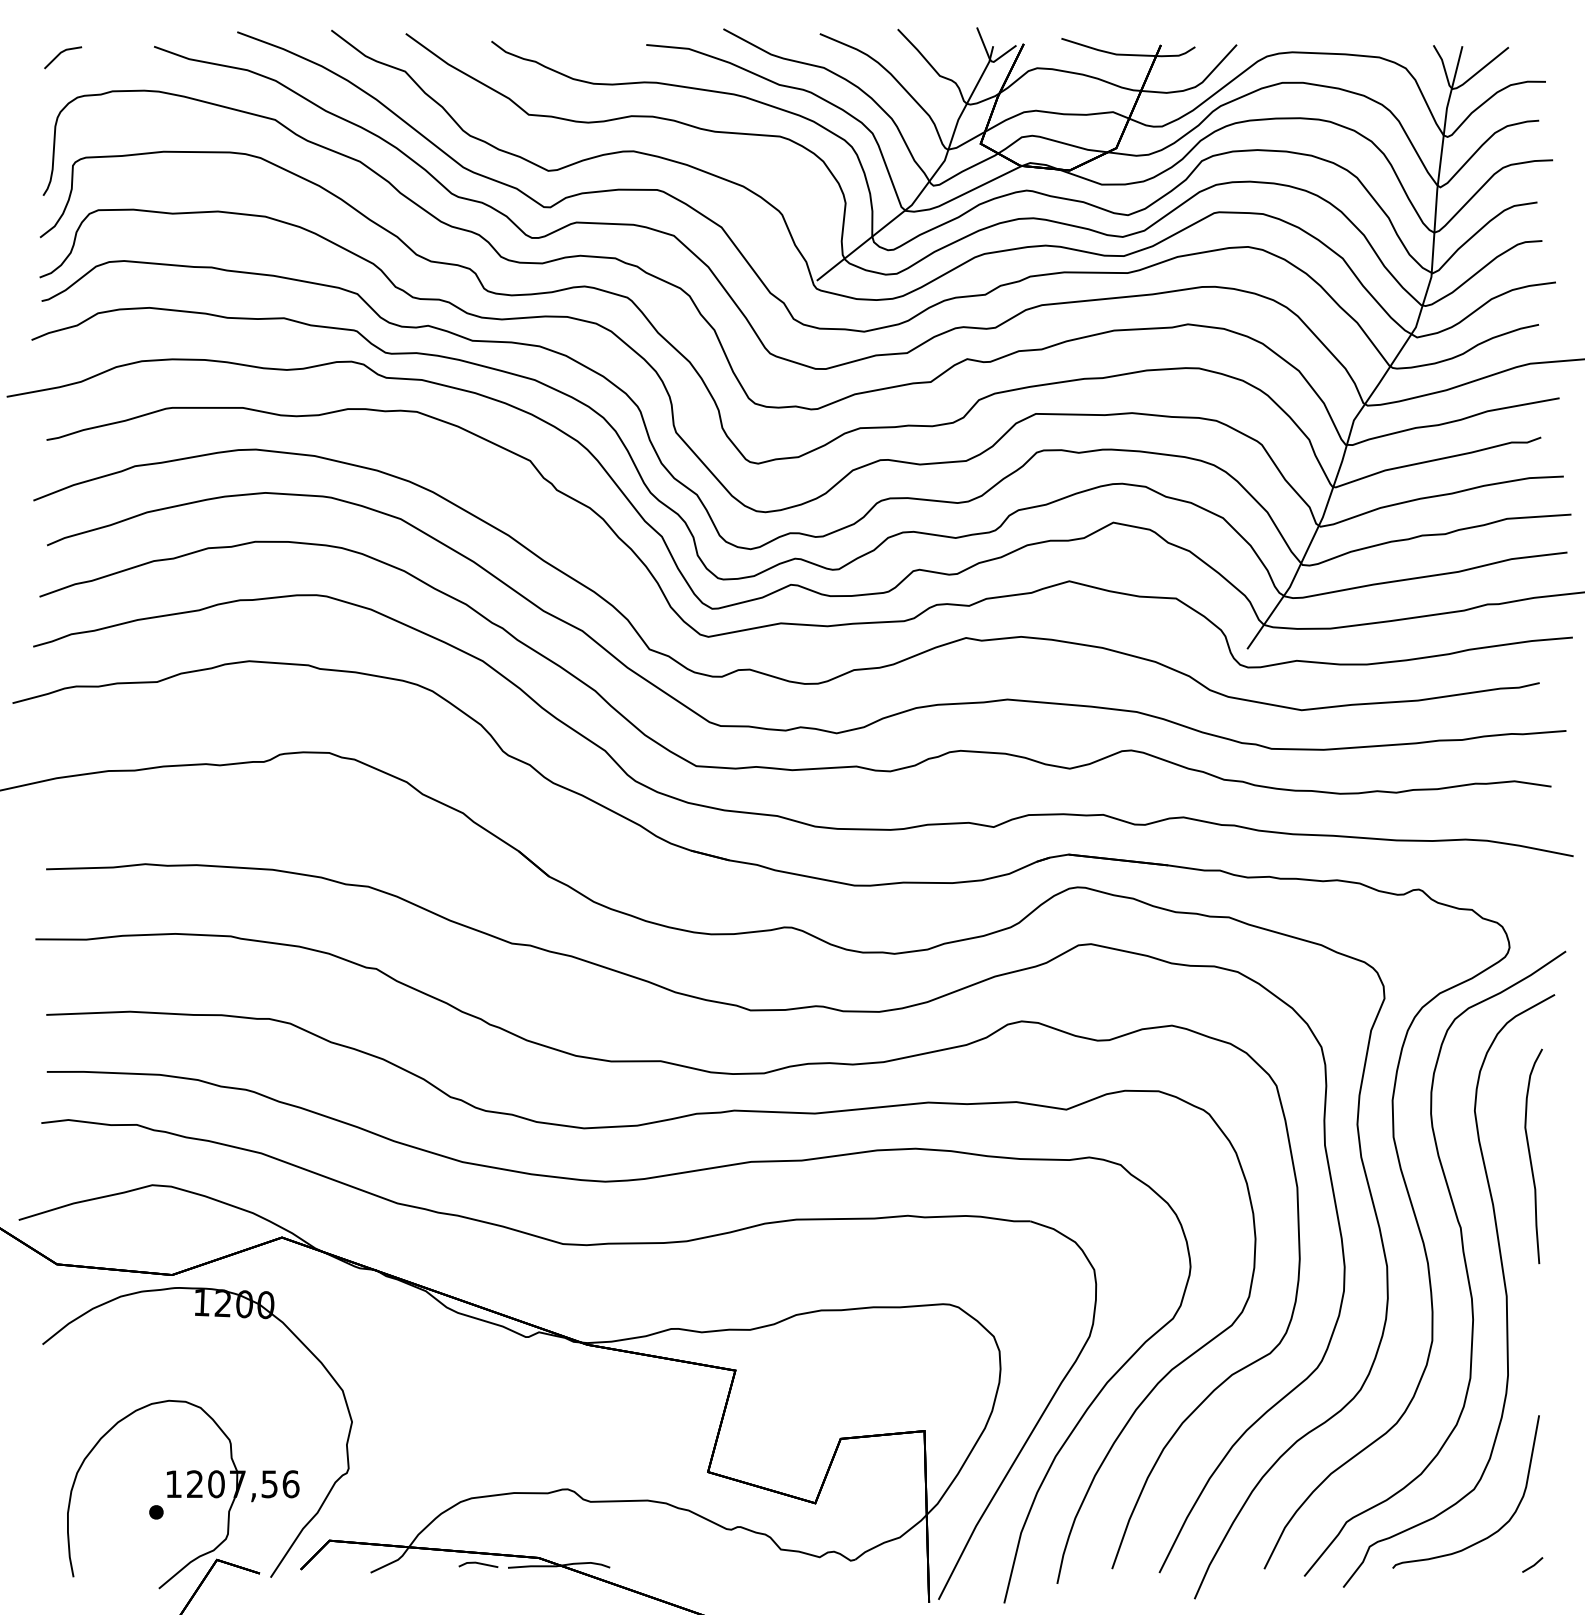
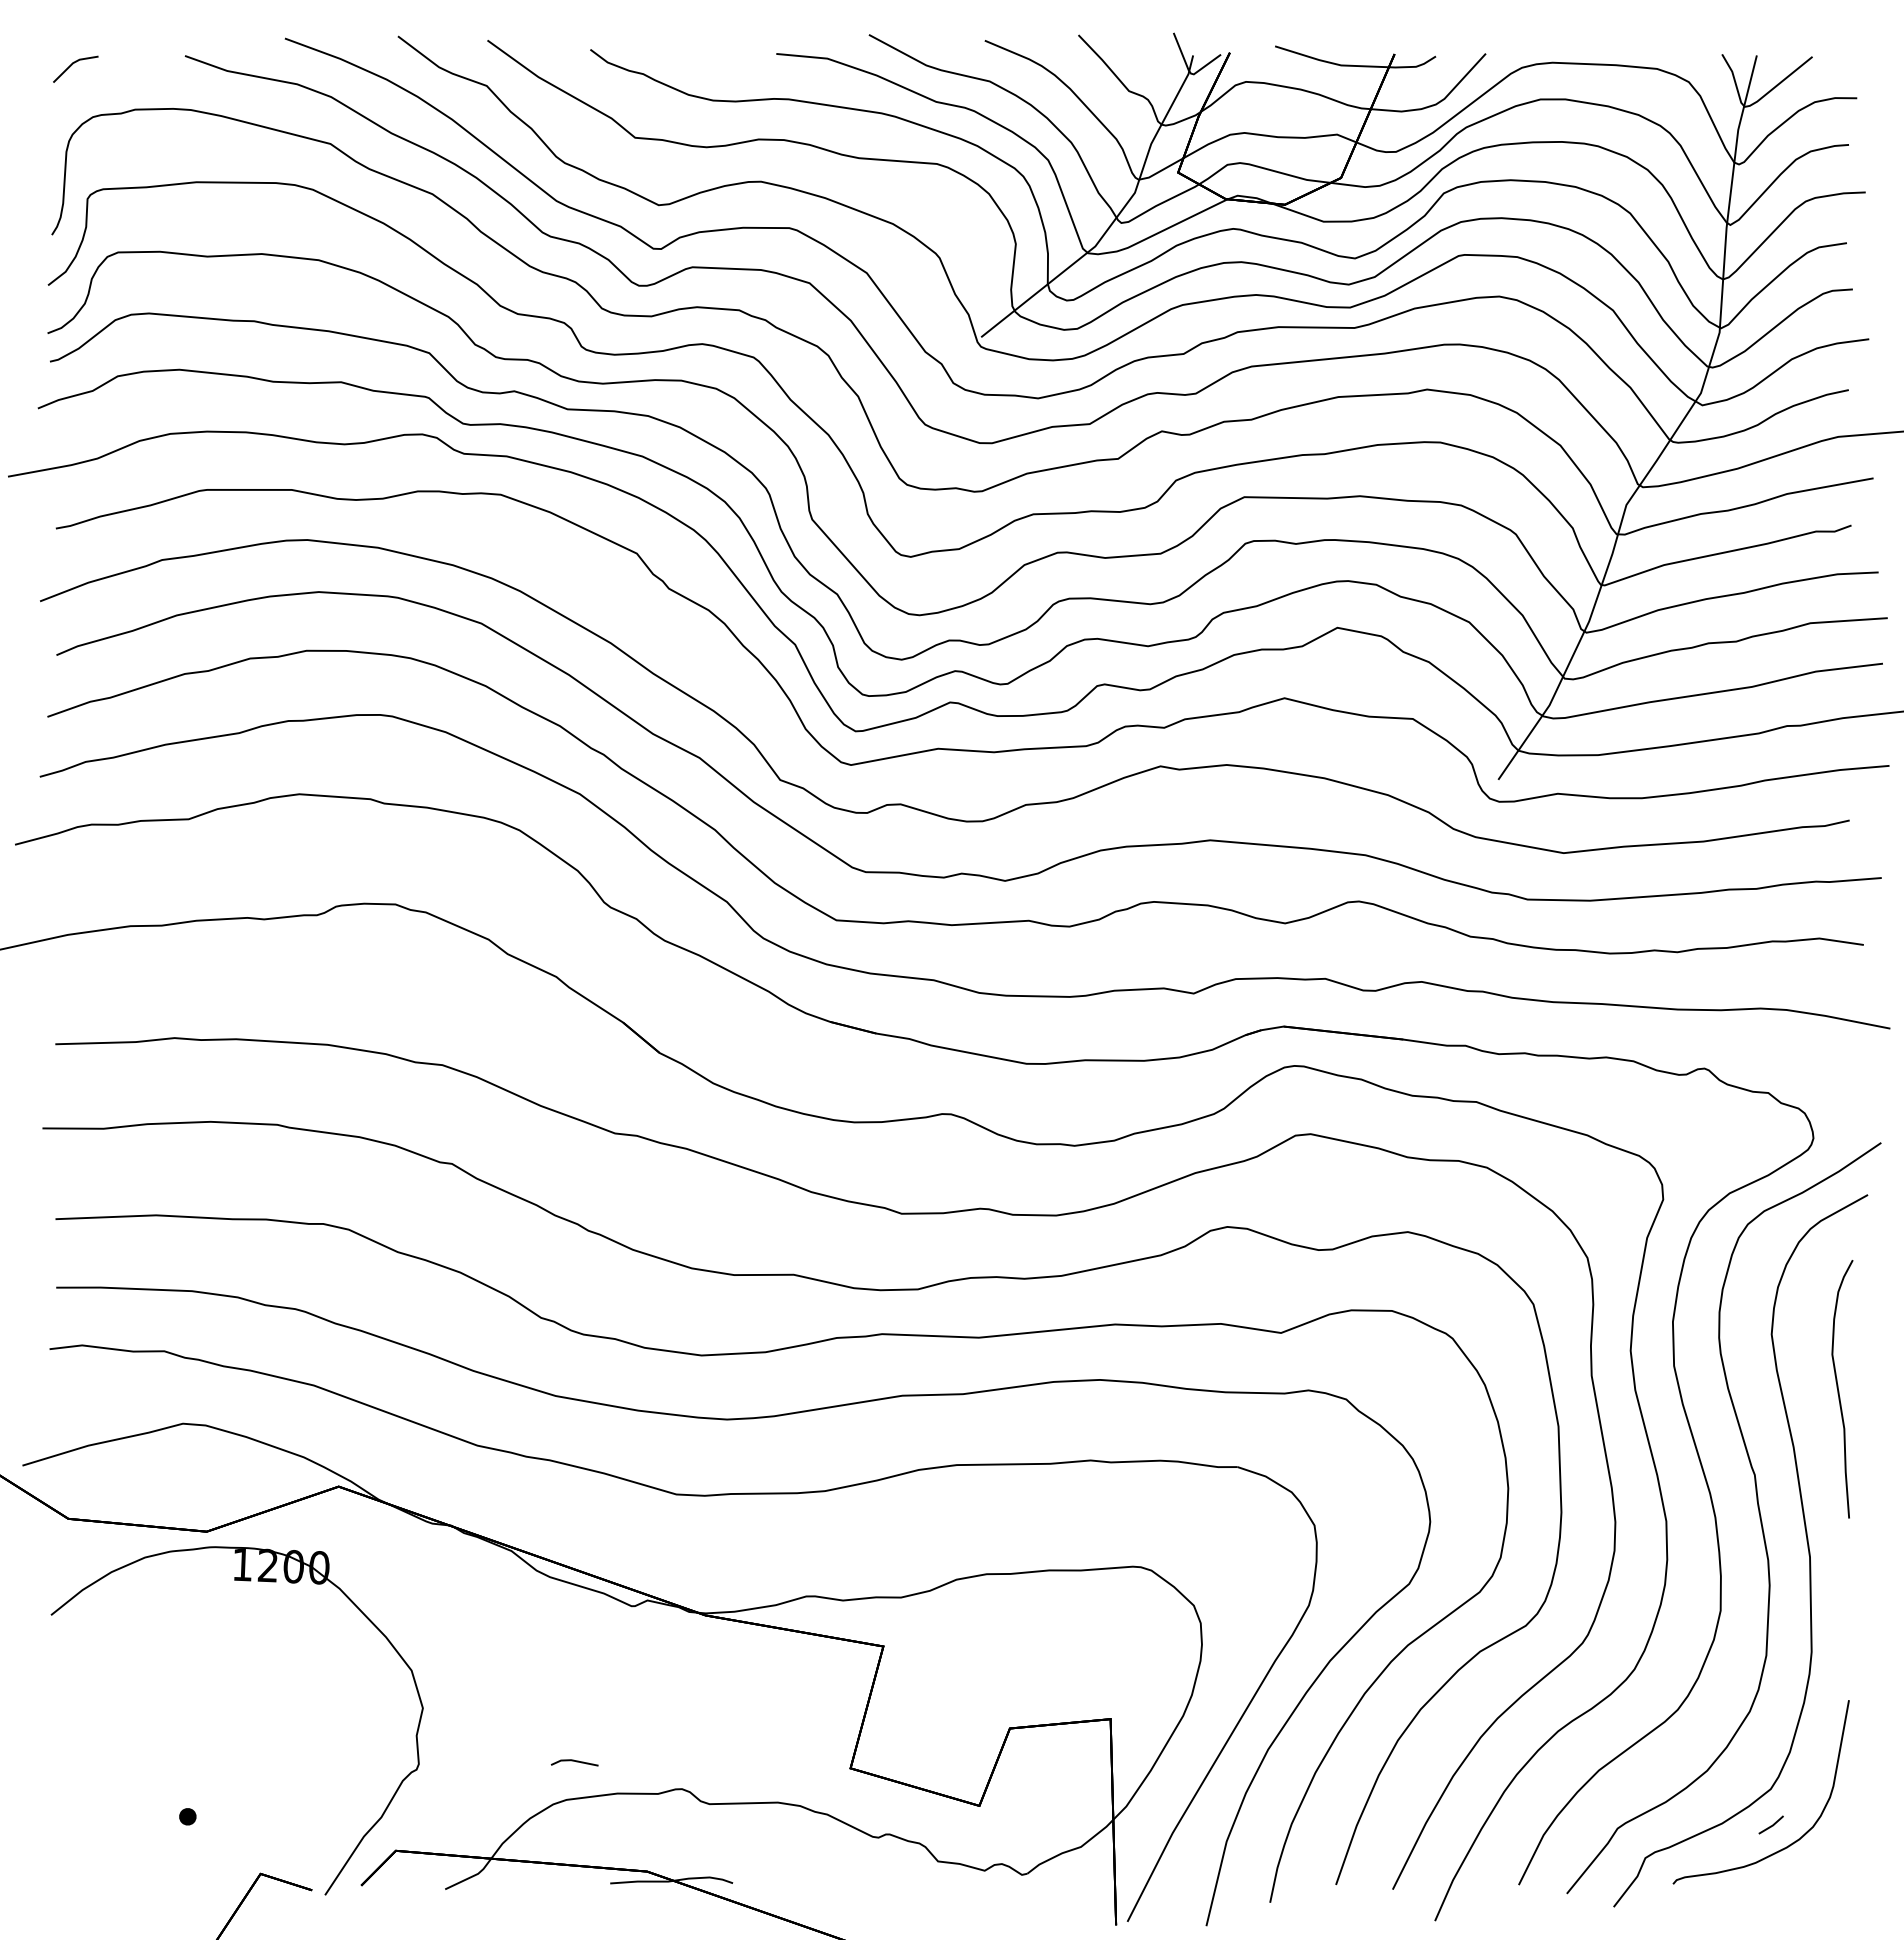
part: (182, 1493) -> (219, 1794), removed
line: (478, 1563) -> (574, 1761), moved
part: (1532, 1564) -> (1770, 1824), moved

